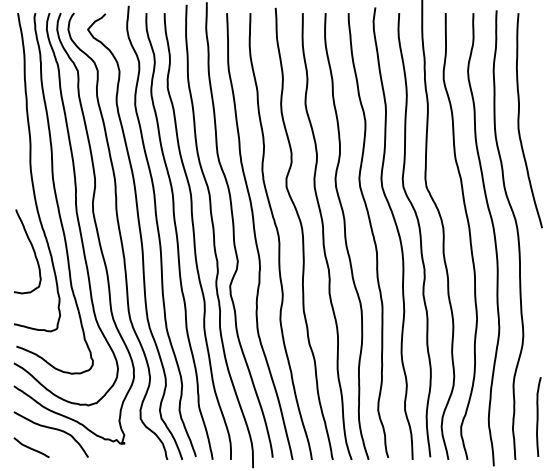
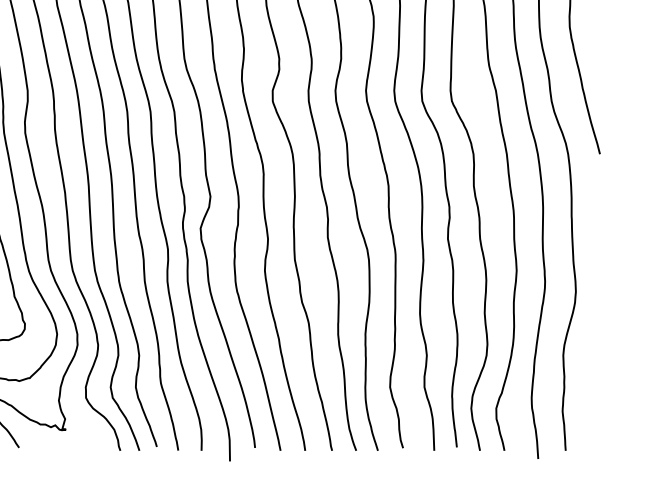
curve: (538, 416) -> (595, 395), removed

